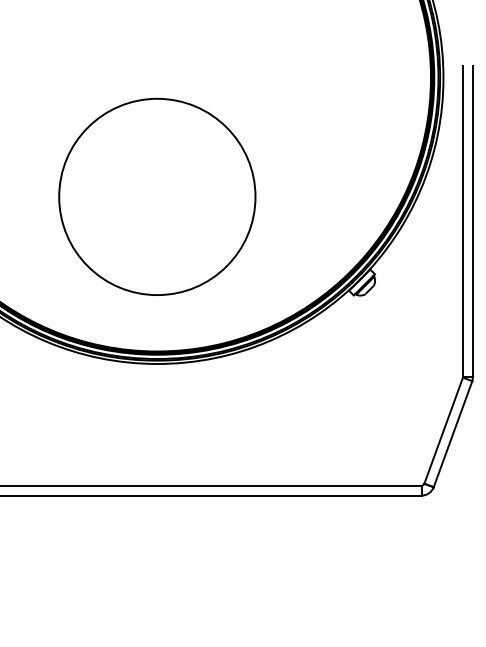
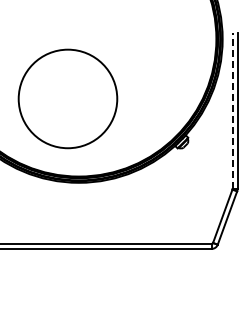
circle: (156, 196) -> (67, 98), moved
line: (463, 221) -> (232, 111), solid -> dashed

